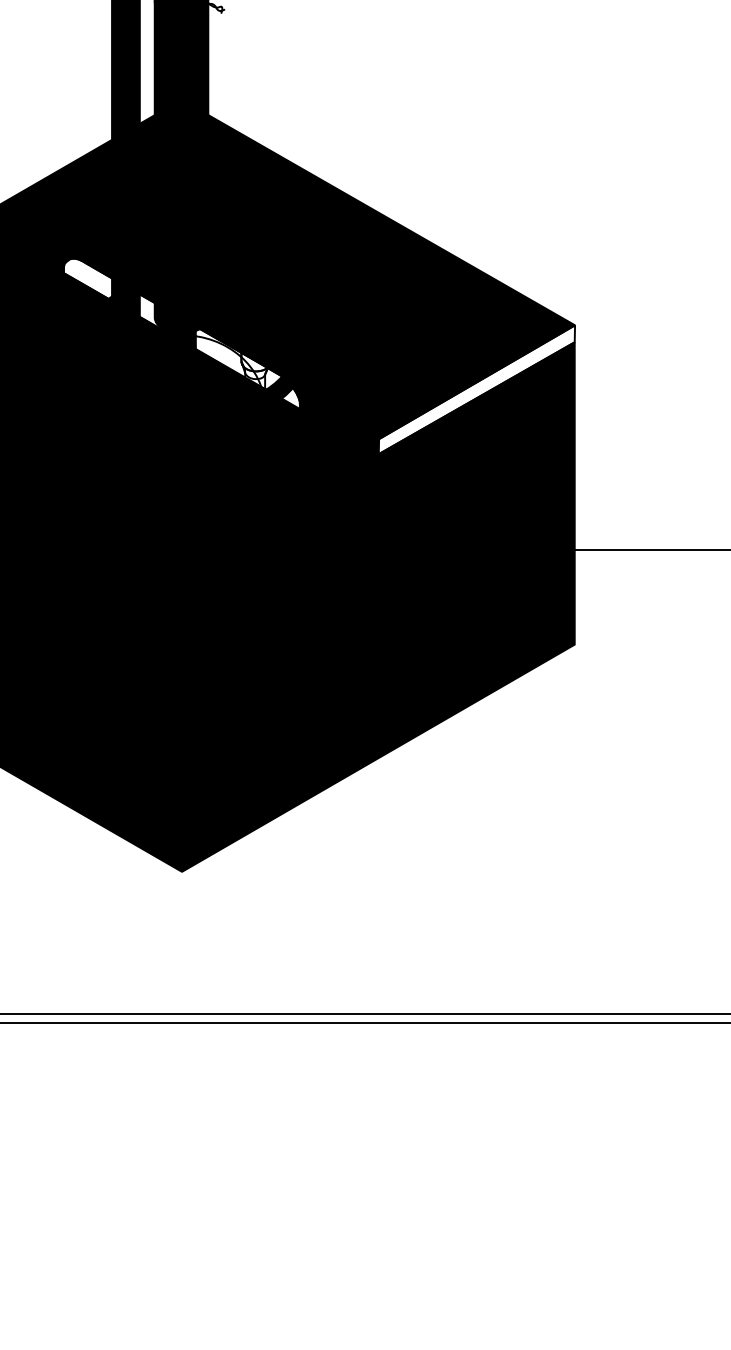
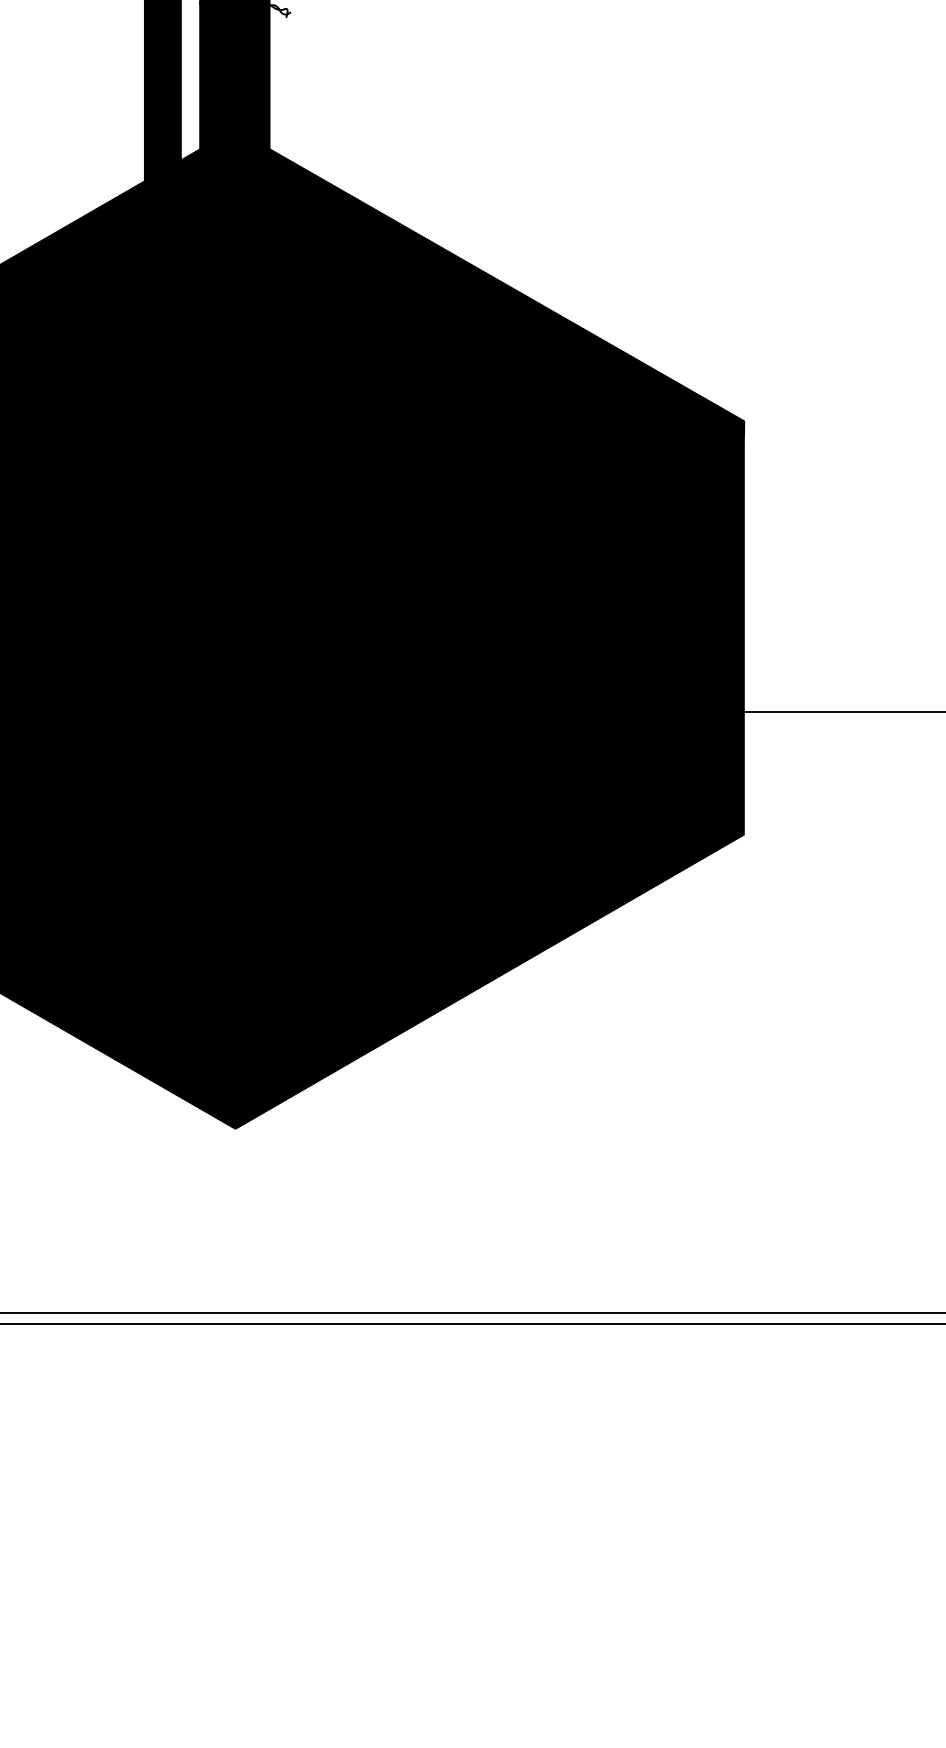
fill: (181, 333) -> (234, 431), added
fill: (476, 389) -> (616, 504), added

